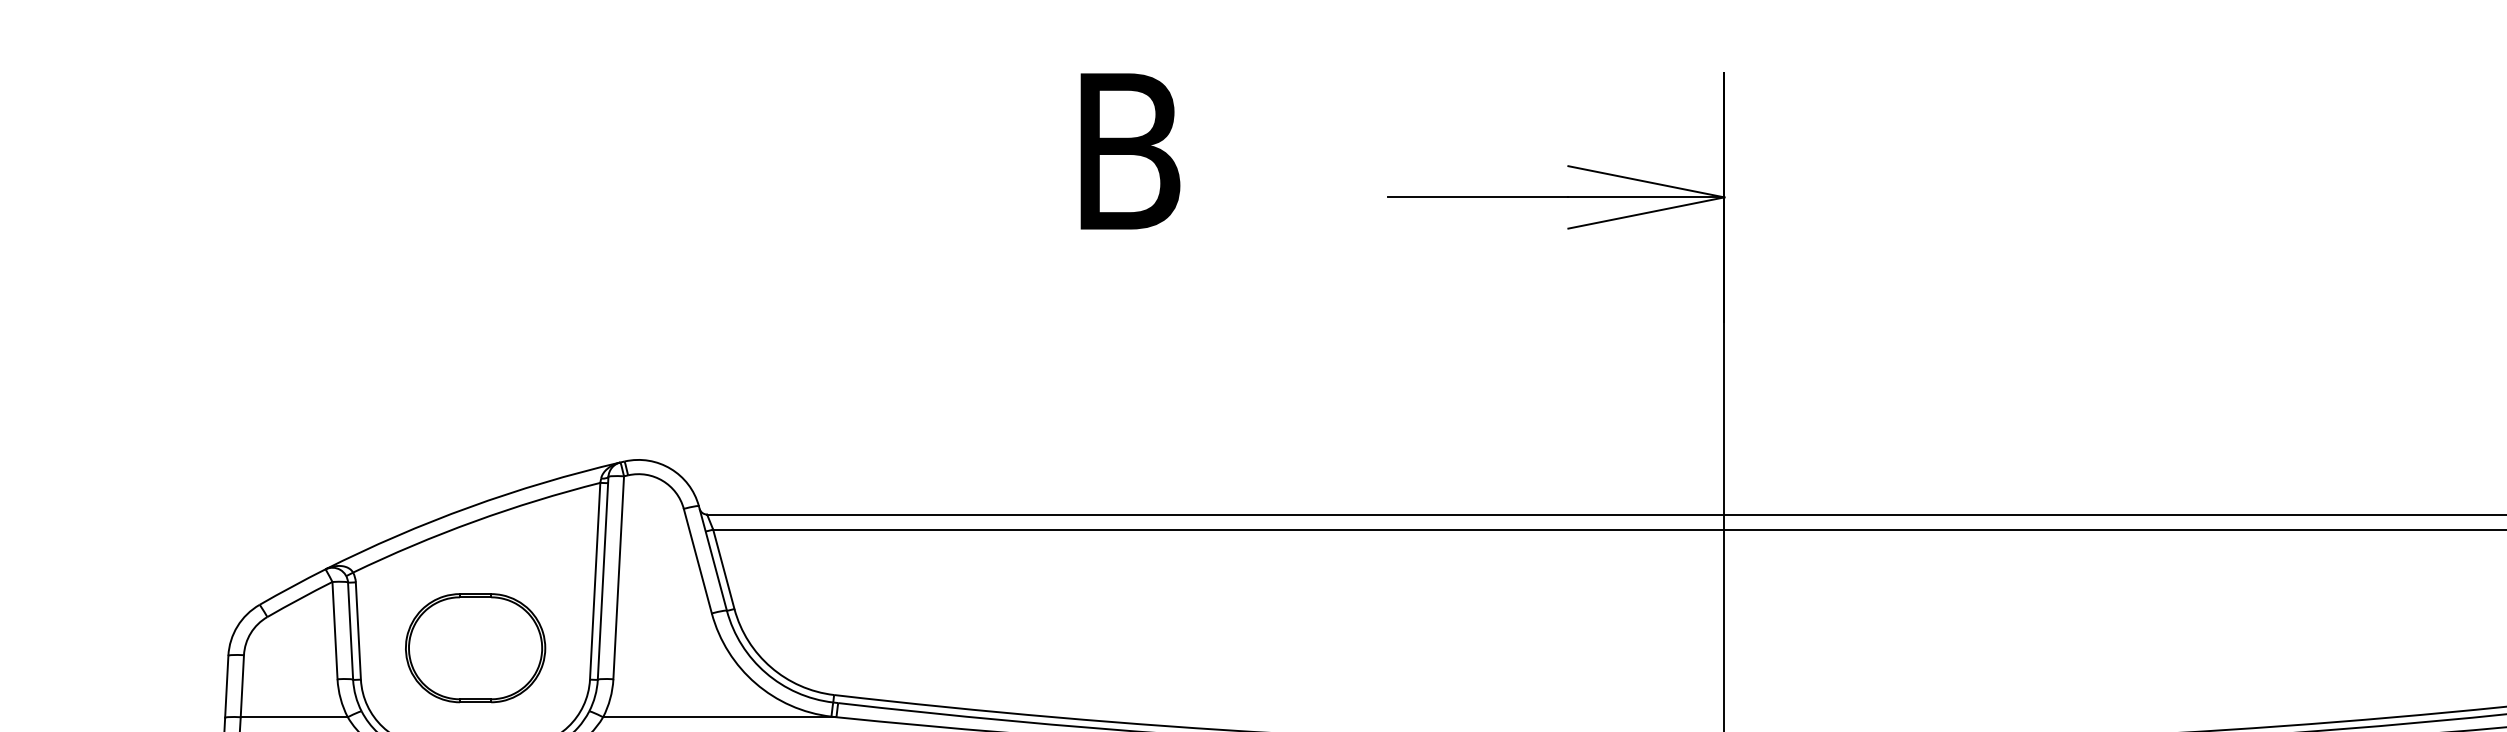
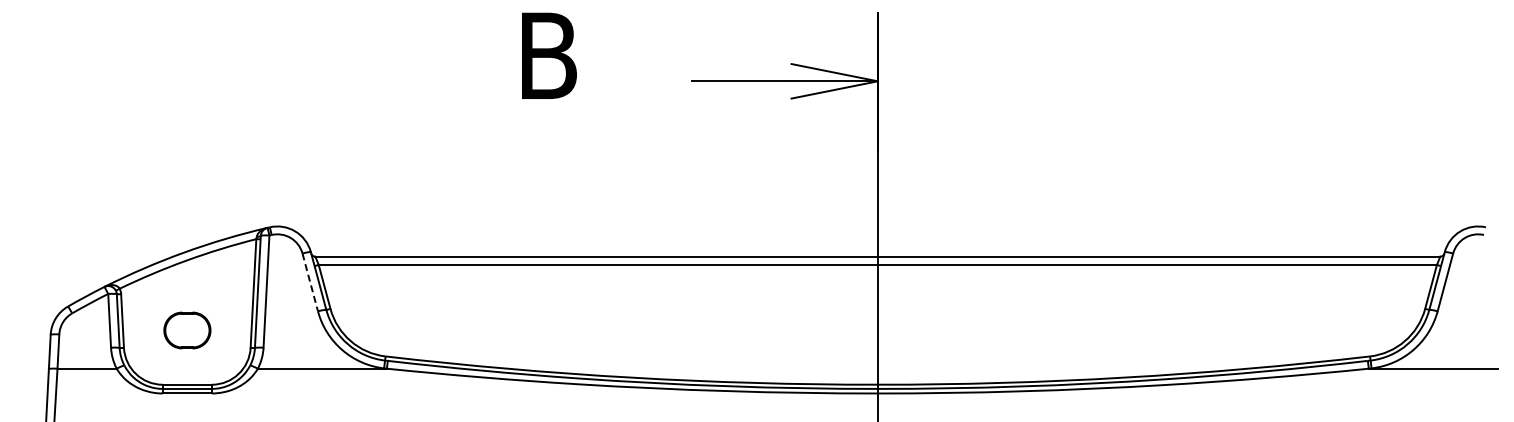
line: (698, 561) -> (310, 282), solid -> dashed
part: (475, 648) -> (187, 330), size x0.6

